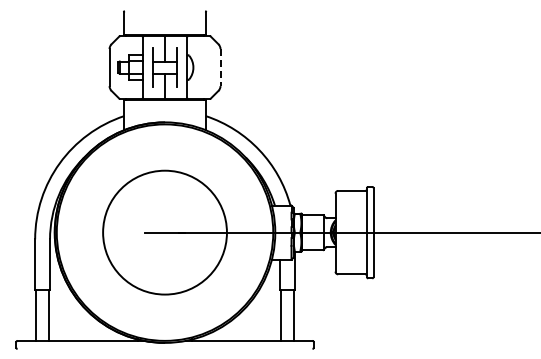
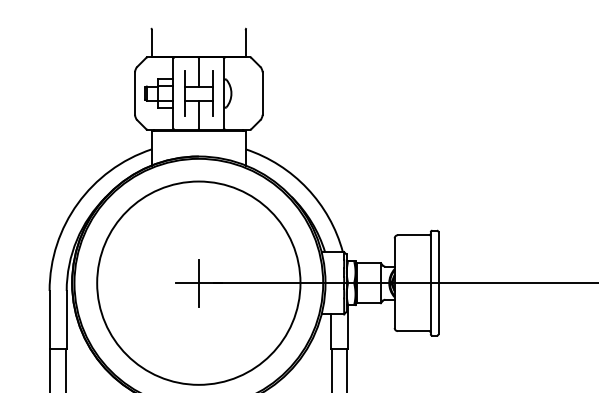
line: (220, 67) -> (262, 93), dashed -> solid
circle: (164, 232) -> (198, 283), size x1.43
line: (165, 232) -> (199, 283), added

